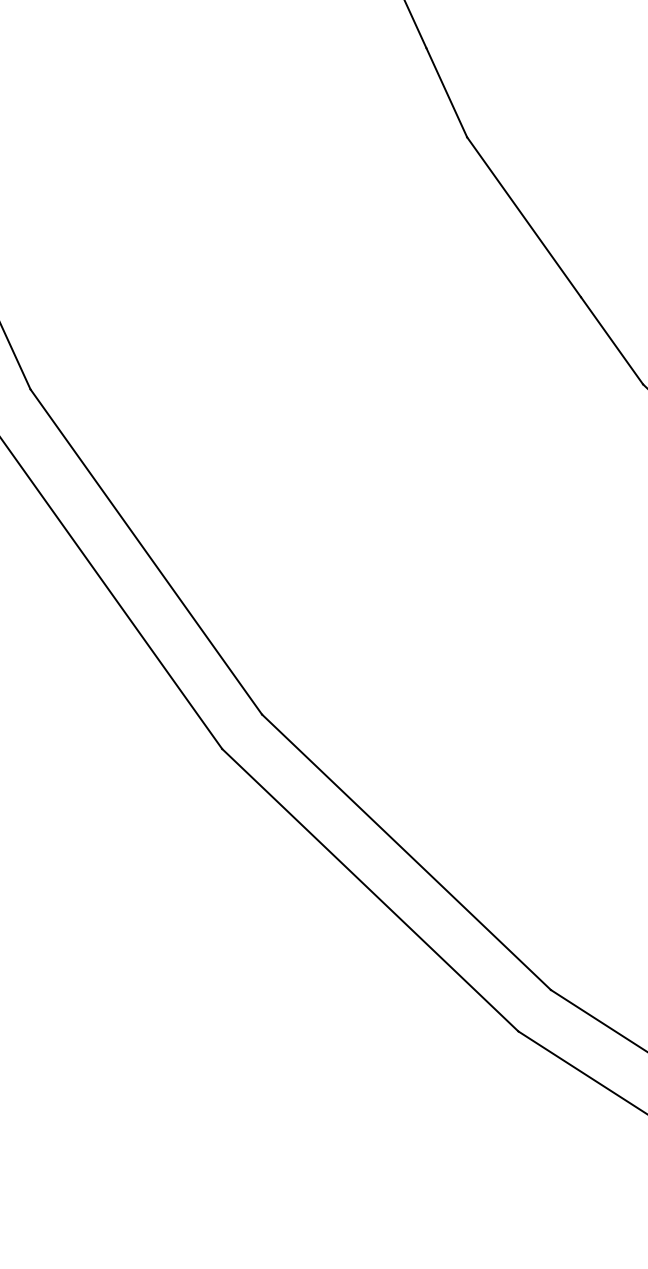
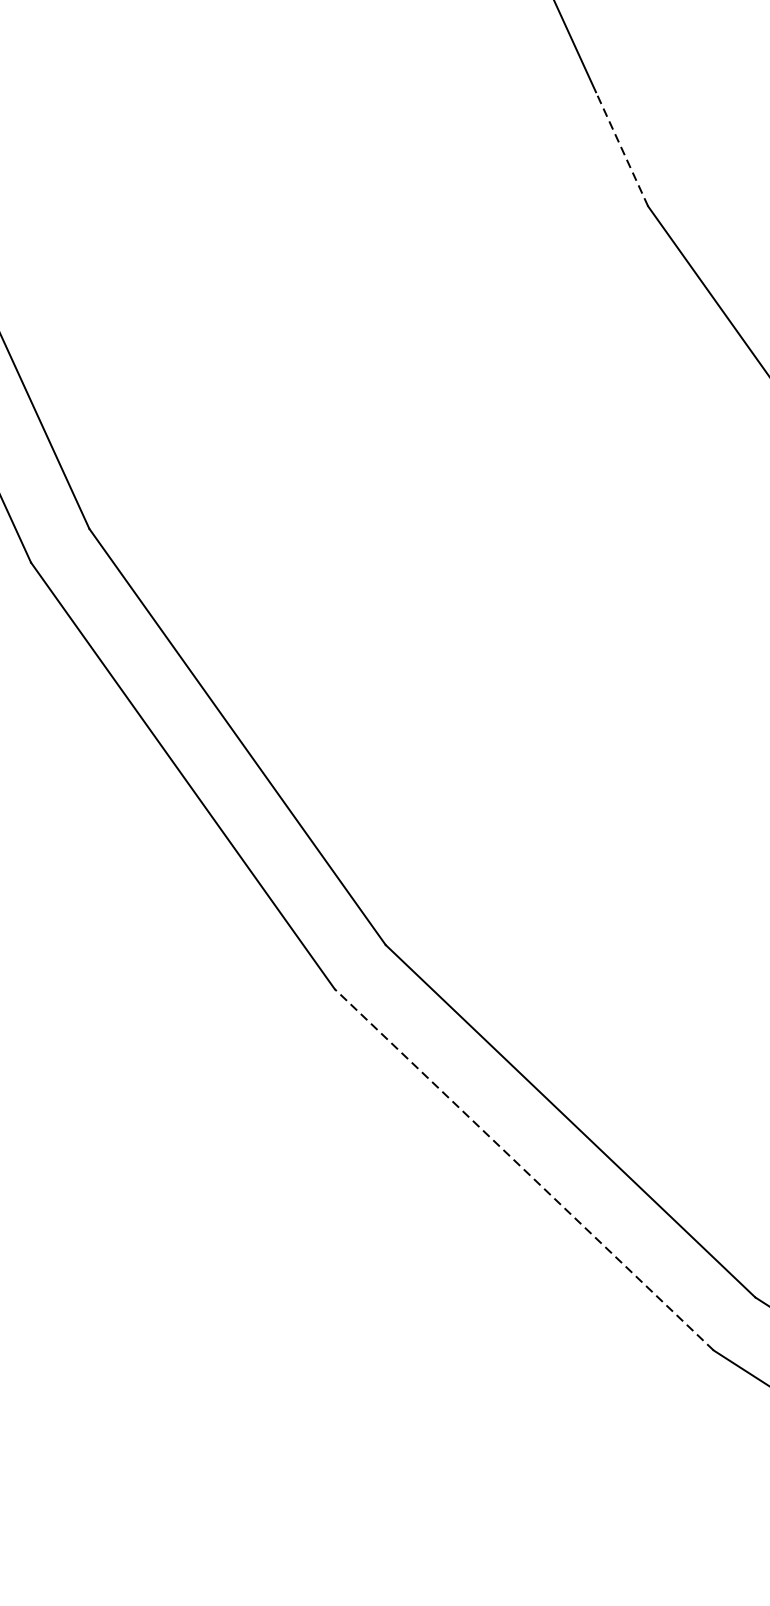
line: (446, 92) -> (621, 149), solid -> dashed
line: (370, 890) -> (524, 1170), solid -> dashed

